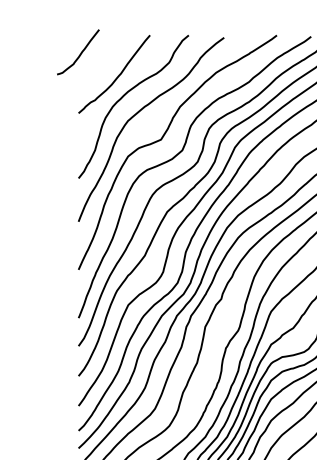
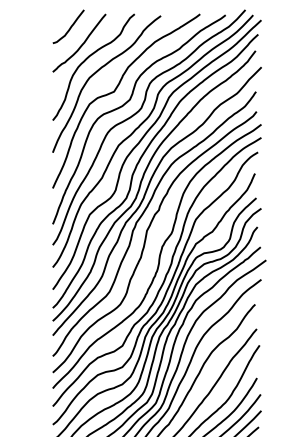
curve: (79, 53) -> (69, 27), moved

